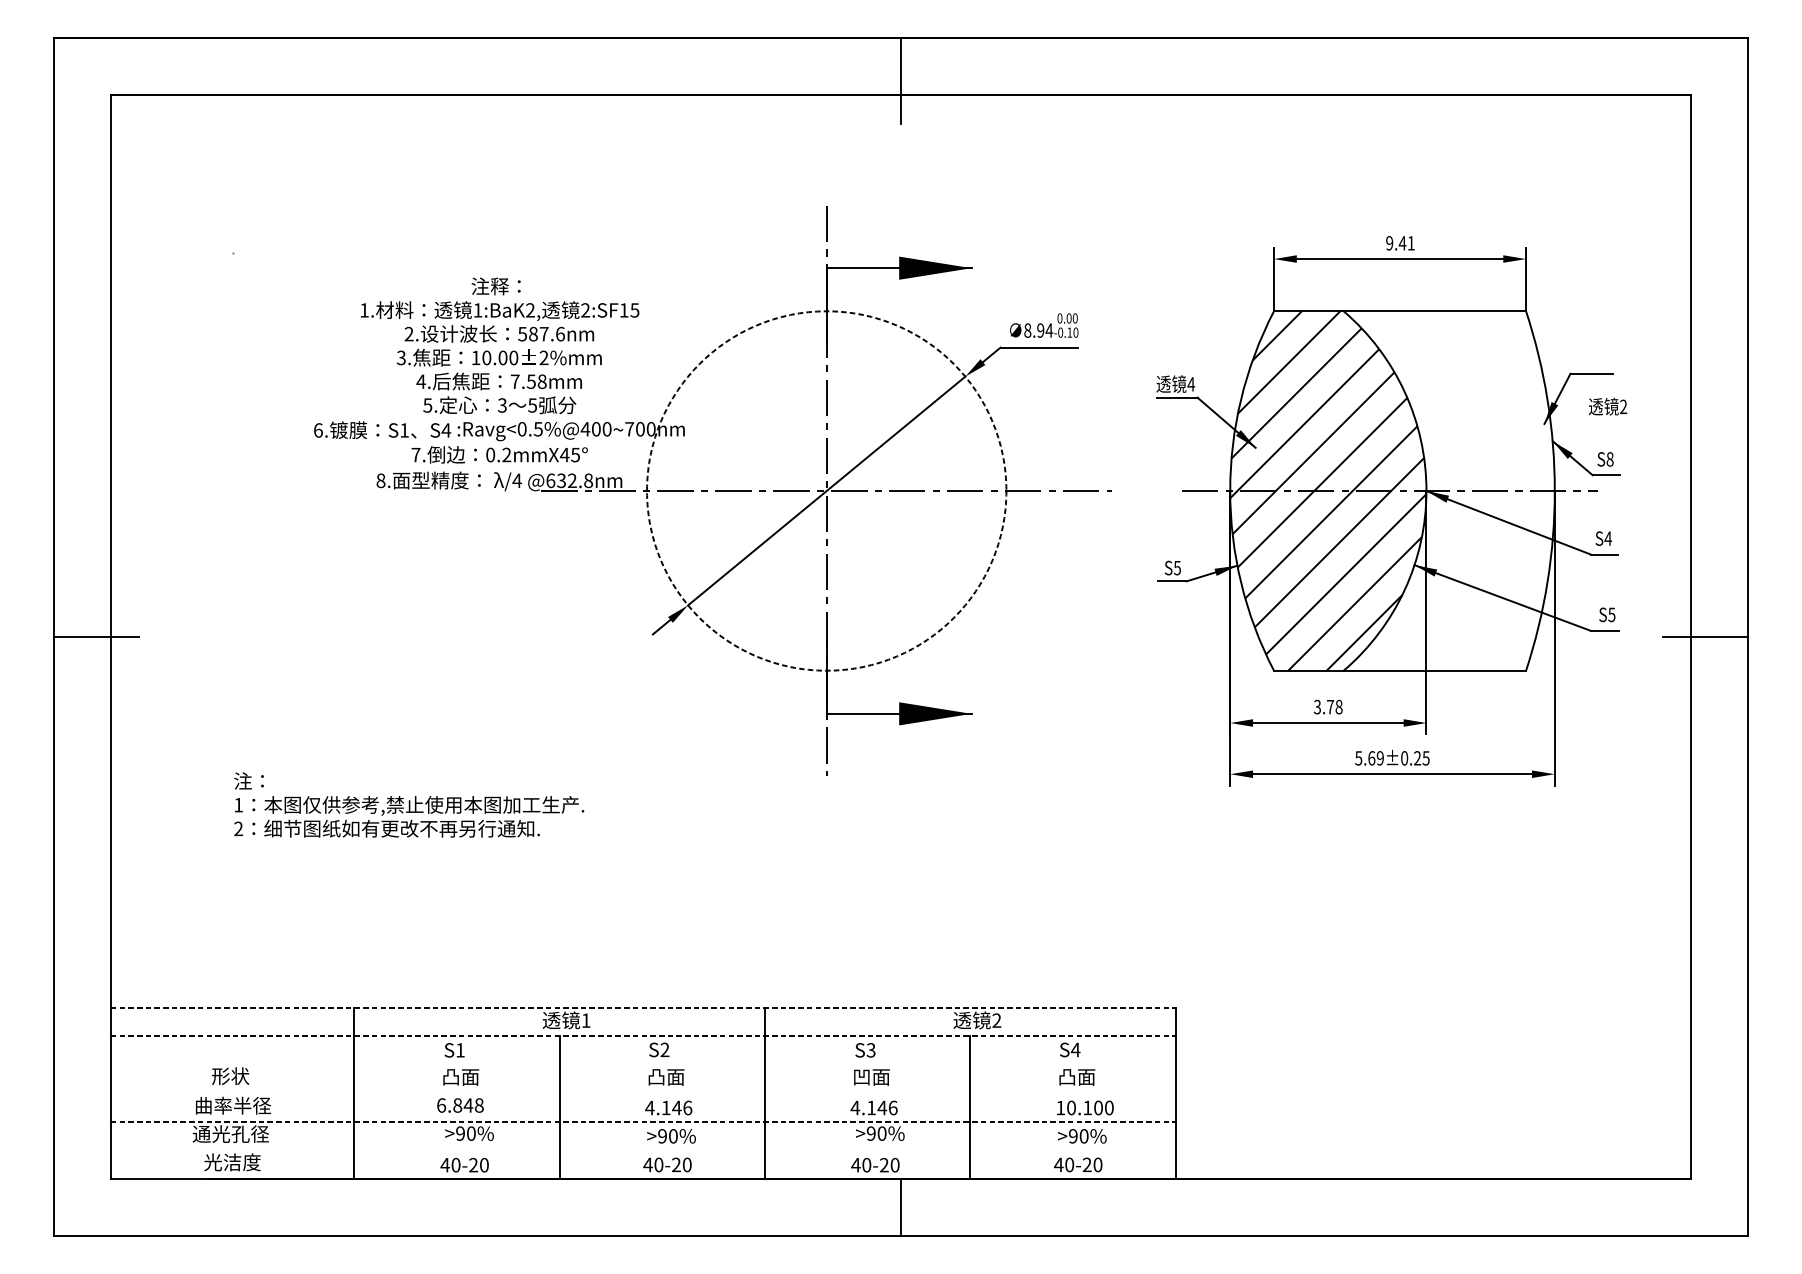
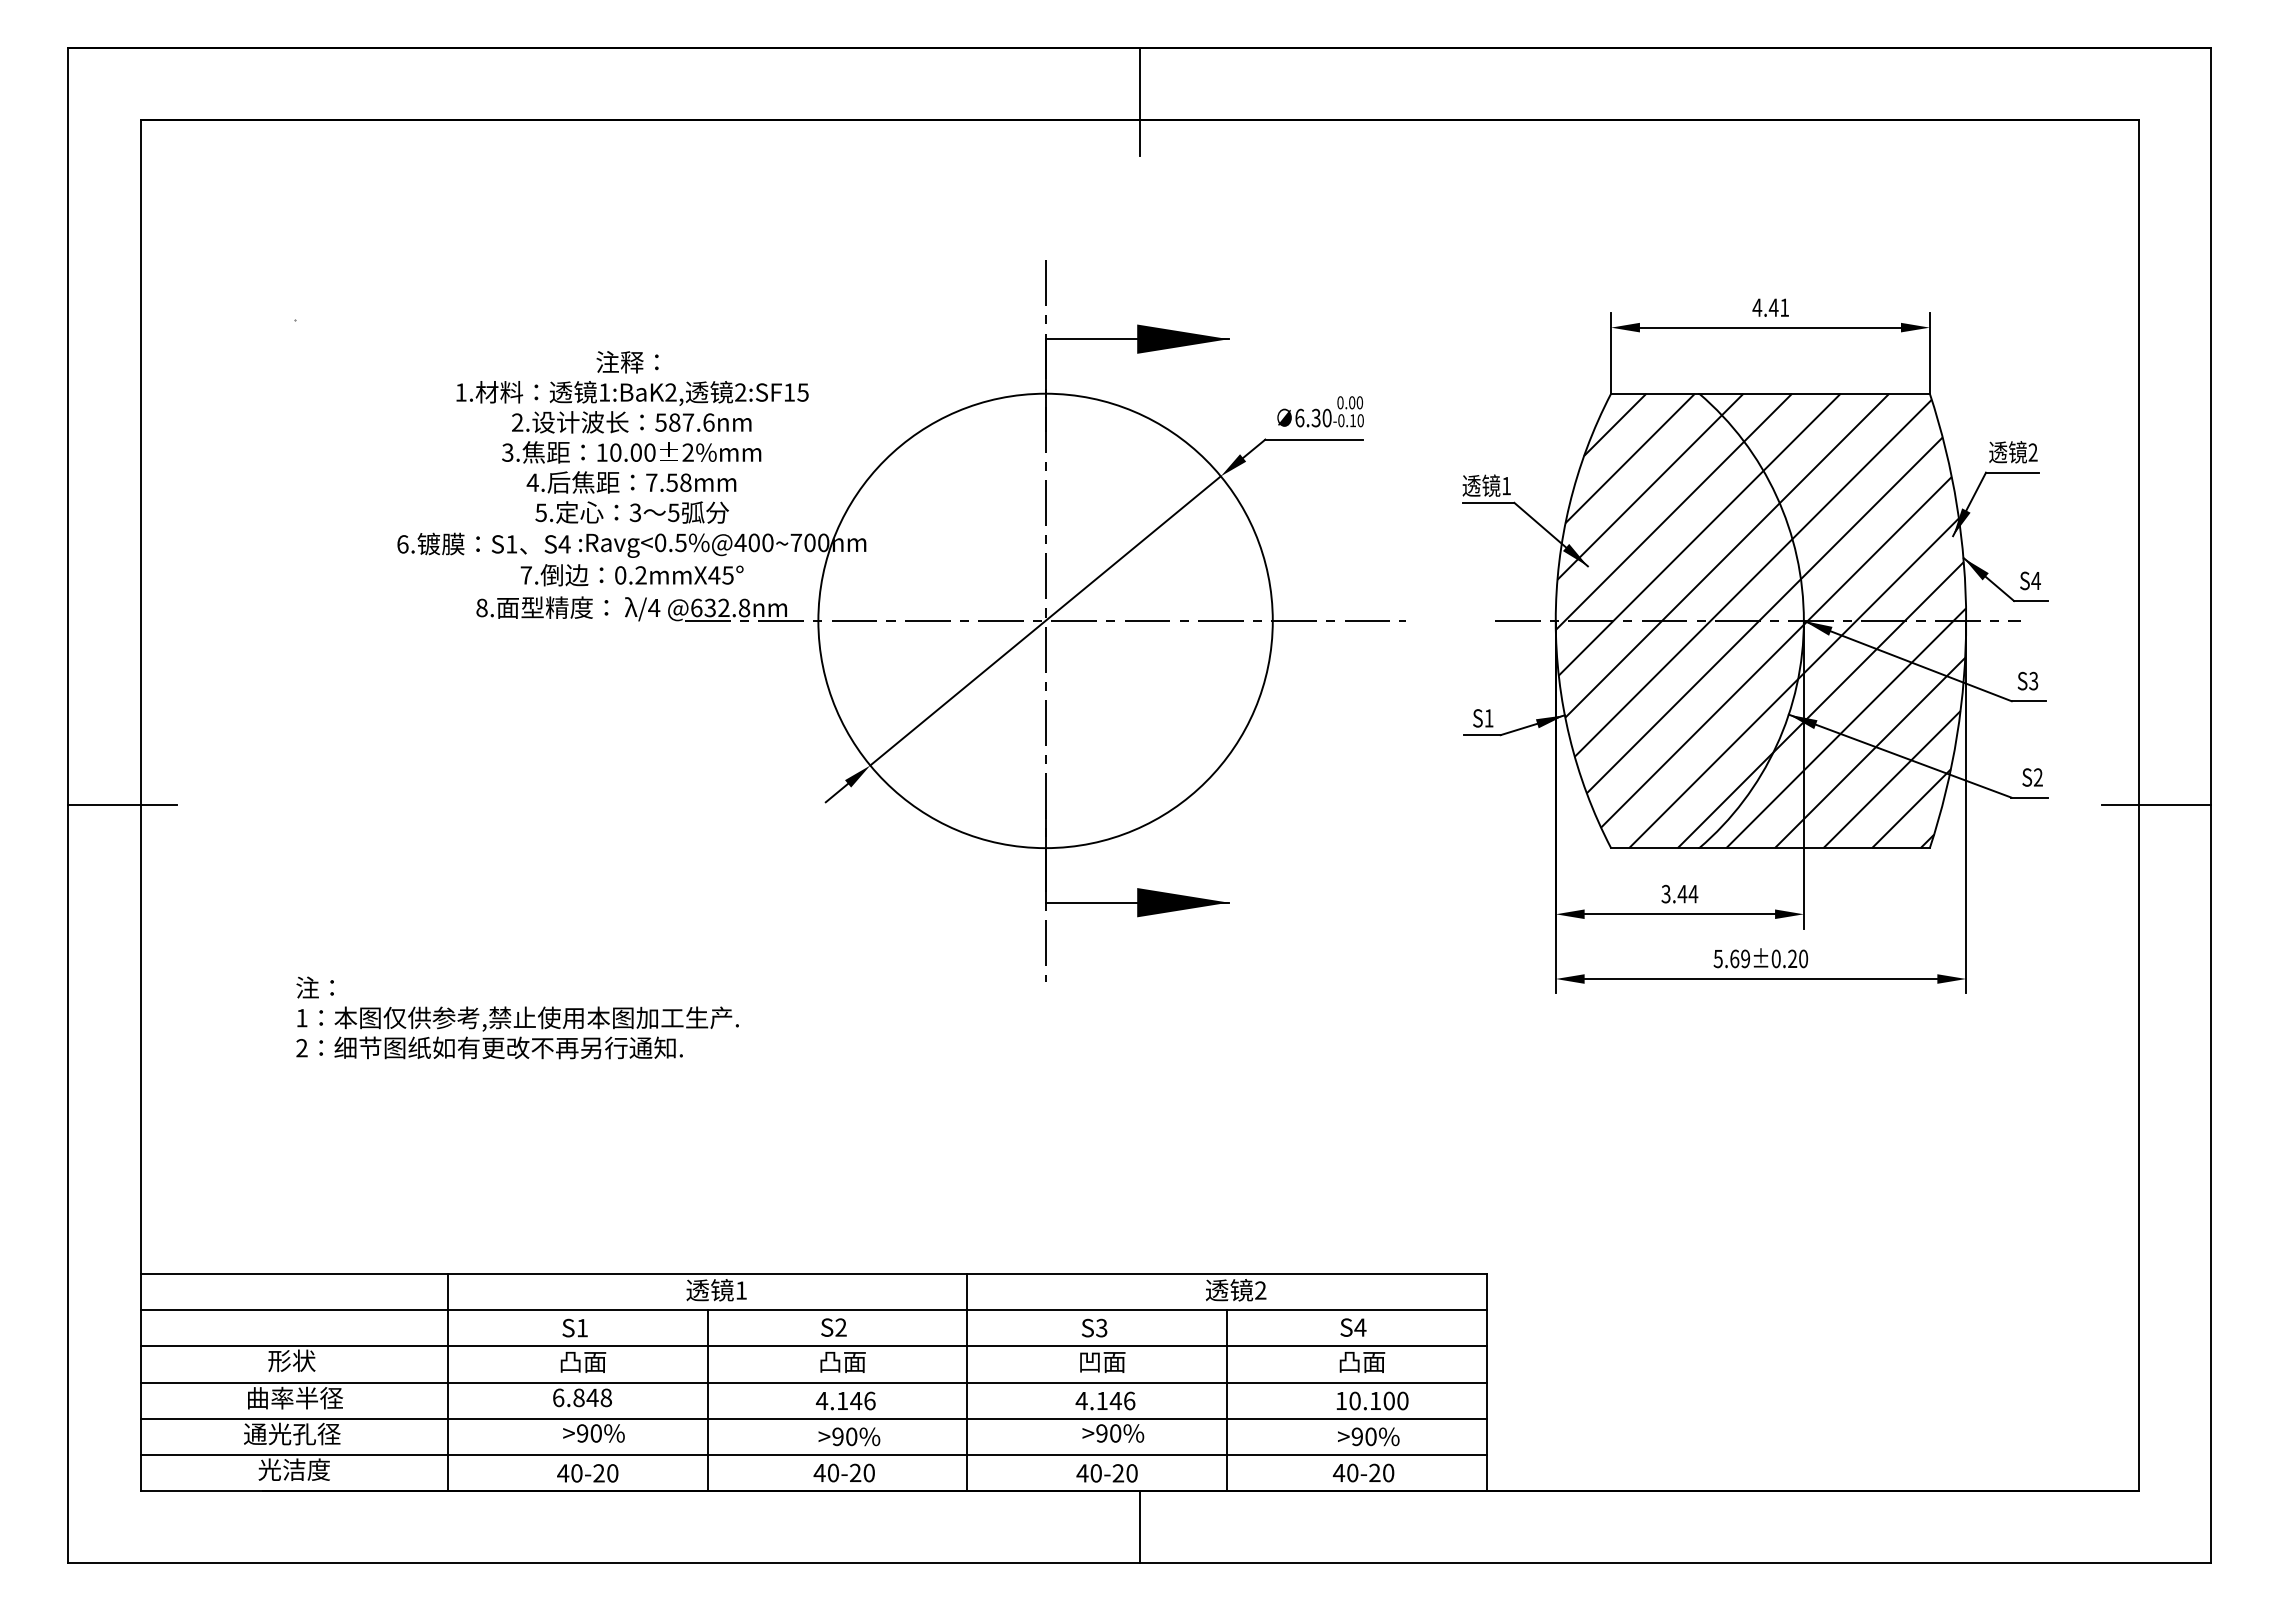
text: (1389, 243) -> (1757, 307), 9.41 -> 4.41
text: (1038, 330) -> (1313, 417), 8.94 -> 6.30
text: (1191, 384) -> (1506, 486), 4 -> 1
text: (1608, 406) -> (2013, 452), moved
text: (1609, 459) -> (2035, 580), S8 -> S4
circle: (826, 490) -> (1045, 620), dashed -> solid
hatch: (1449, 490) -> (1832, 620), added
text: (1608, 538) -> (2033, 680), S4 -> S3
text: (1177, 568) -> (1488, 718), S5 -> S1
text: (1611, 614) -> (2037, 777), S5 -> S2
text: (1334, 707) -> (1687, 894), 3.78 -> 3.44
text: (1426, 758) -> (1803, 958), 5.69±0.25 -> 5.69±0.20
line: (643, 1007) -> (814, 1274), dashed -> solid
line: (643, 1036) -> (814, 1310), dashed -> solid
line: (643, 1064) -> (813, 1346), added
line: (643, 1093) -> (813, 1382), added
line: (643, 1121) -> (814, 1418), dashed -> solid
line: (643, 1150) -> (813, 1454), added

